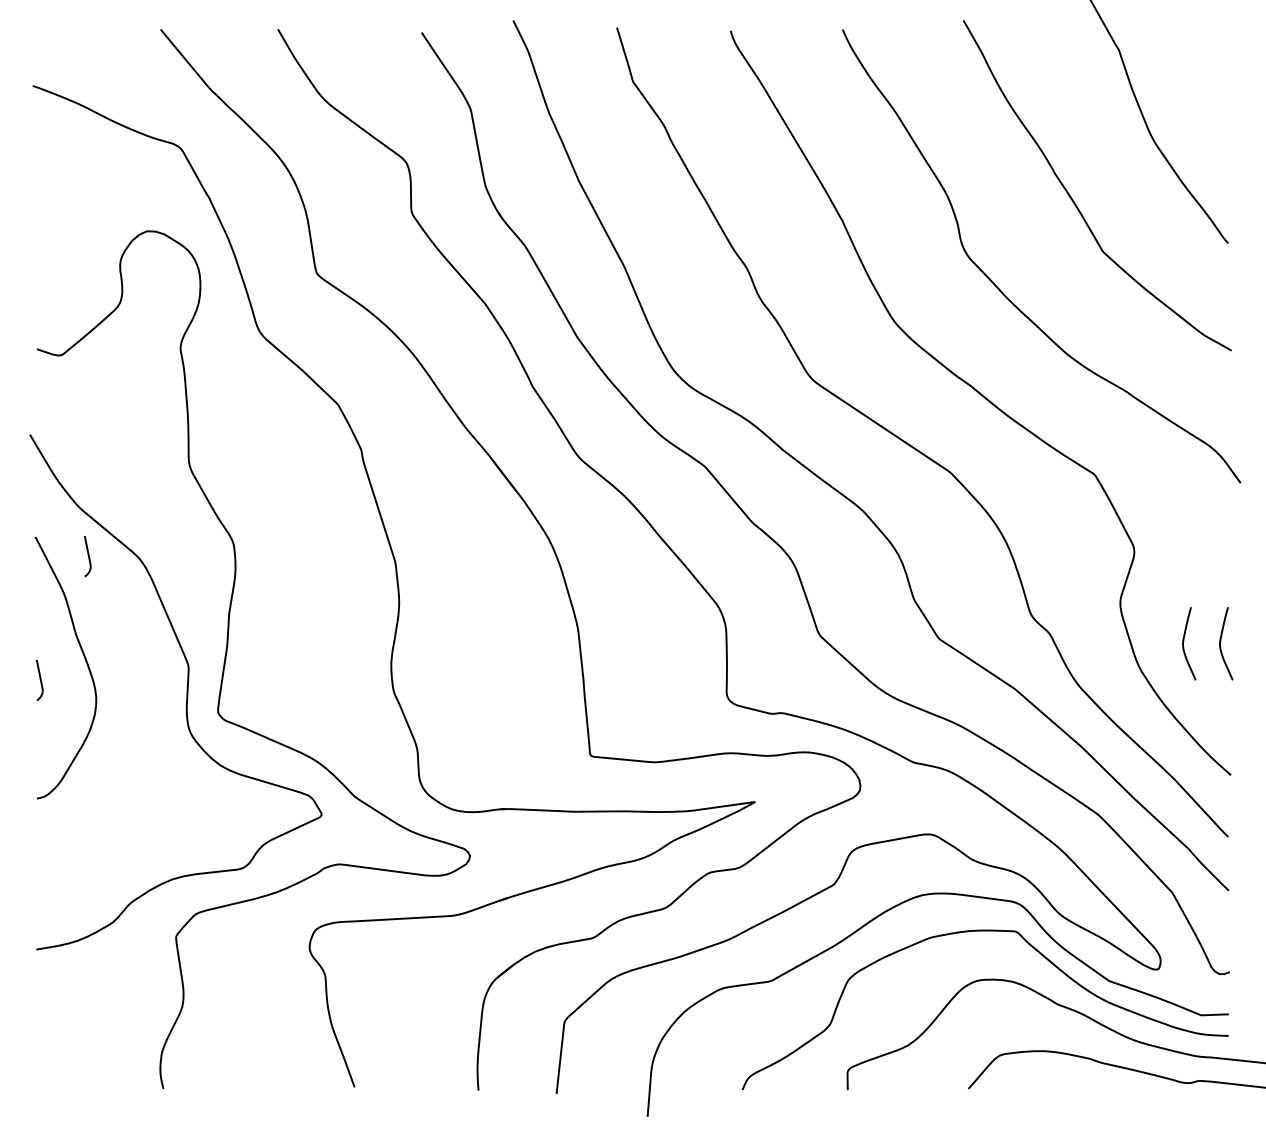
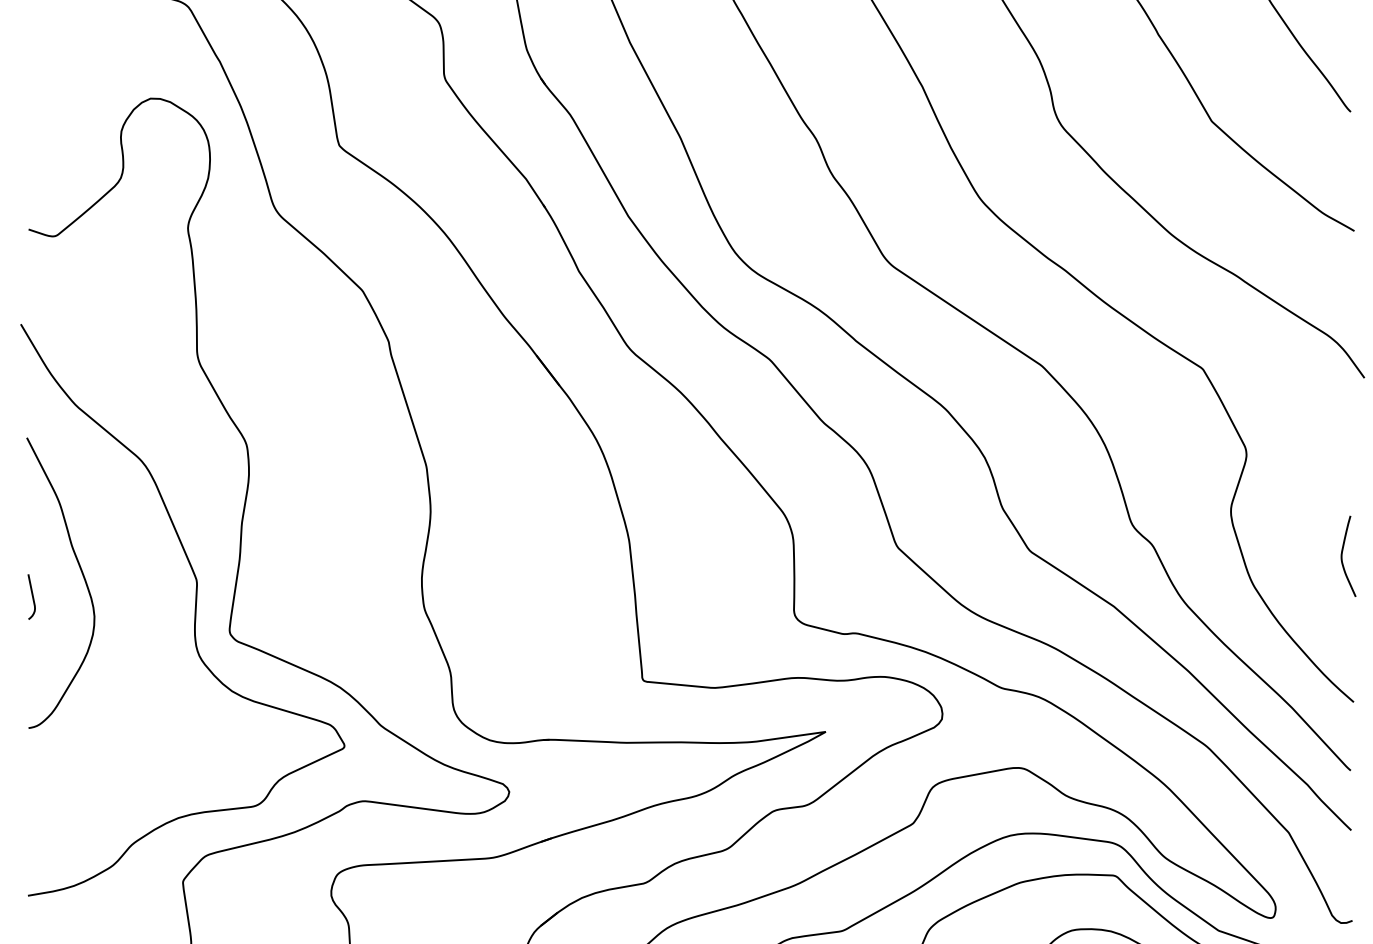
curve: (87, 555) -> (84, 458), removed
curve: (1184, 641) -> (1302, 553), removed

